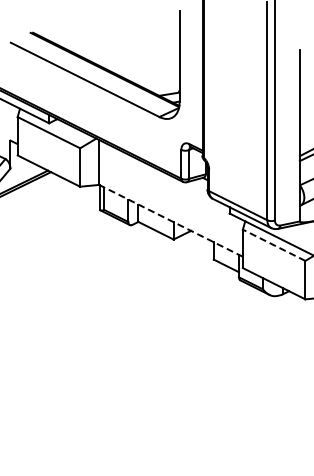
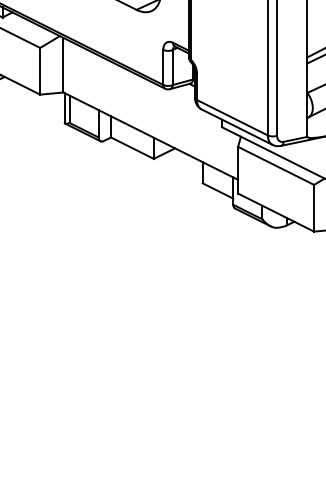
line: (170, 220) -> (150, 135), dashed -> solid
line: (274, 245) -> (276, 166), dashed -> solid

